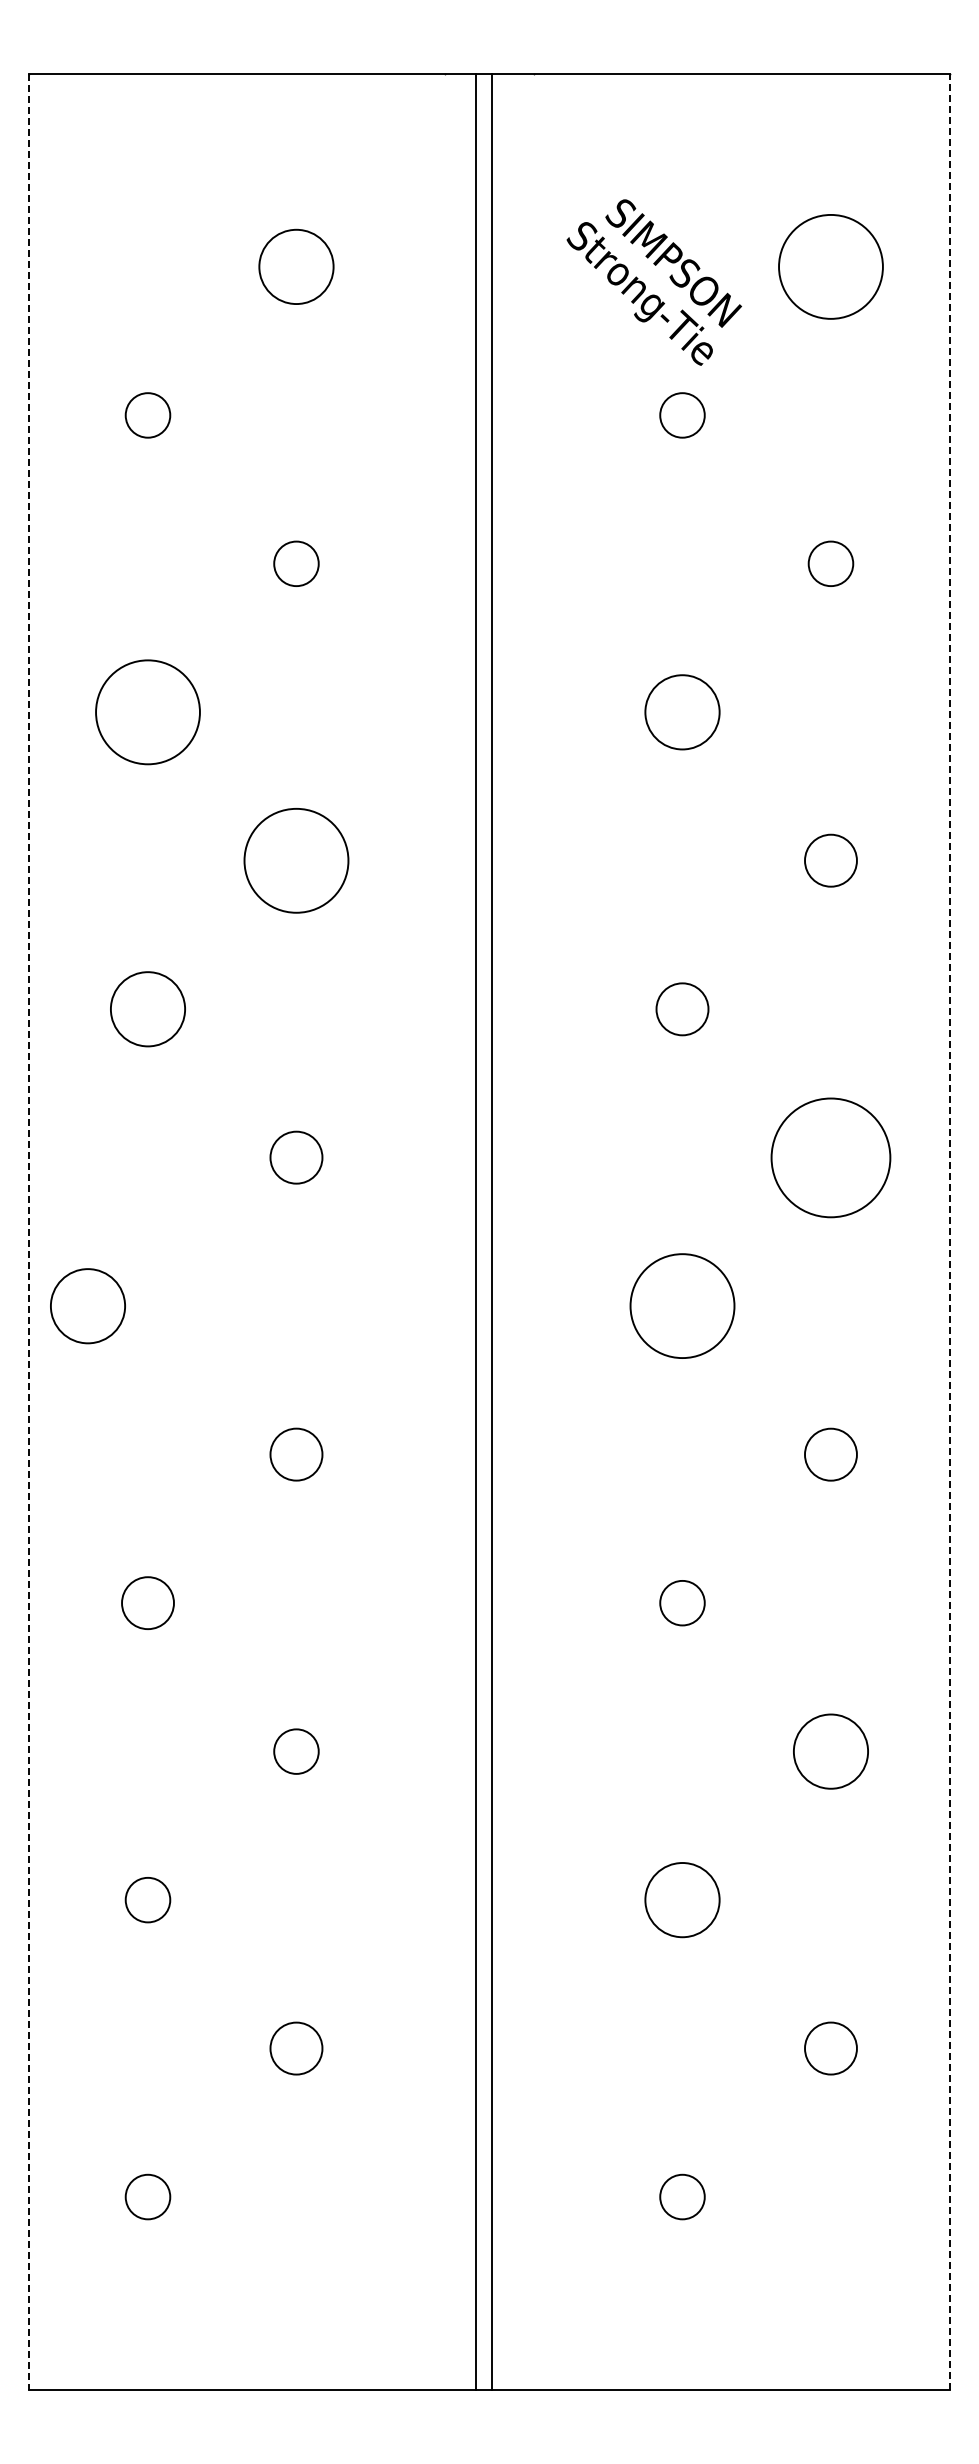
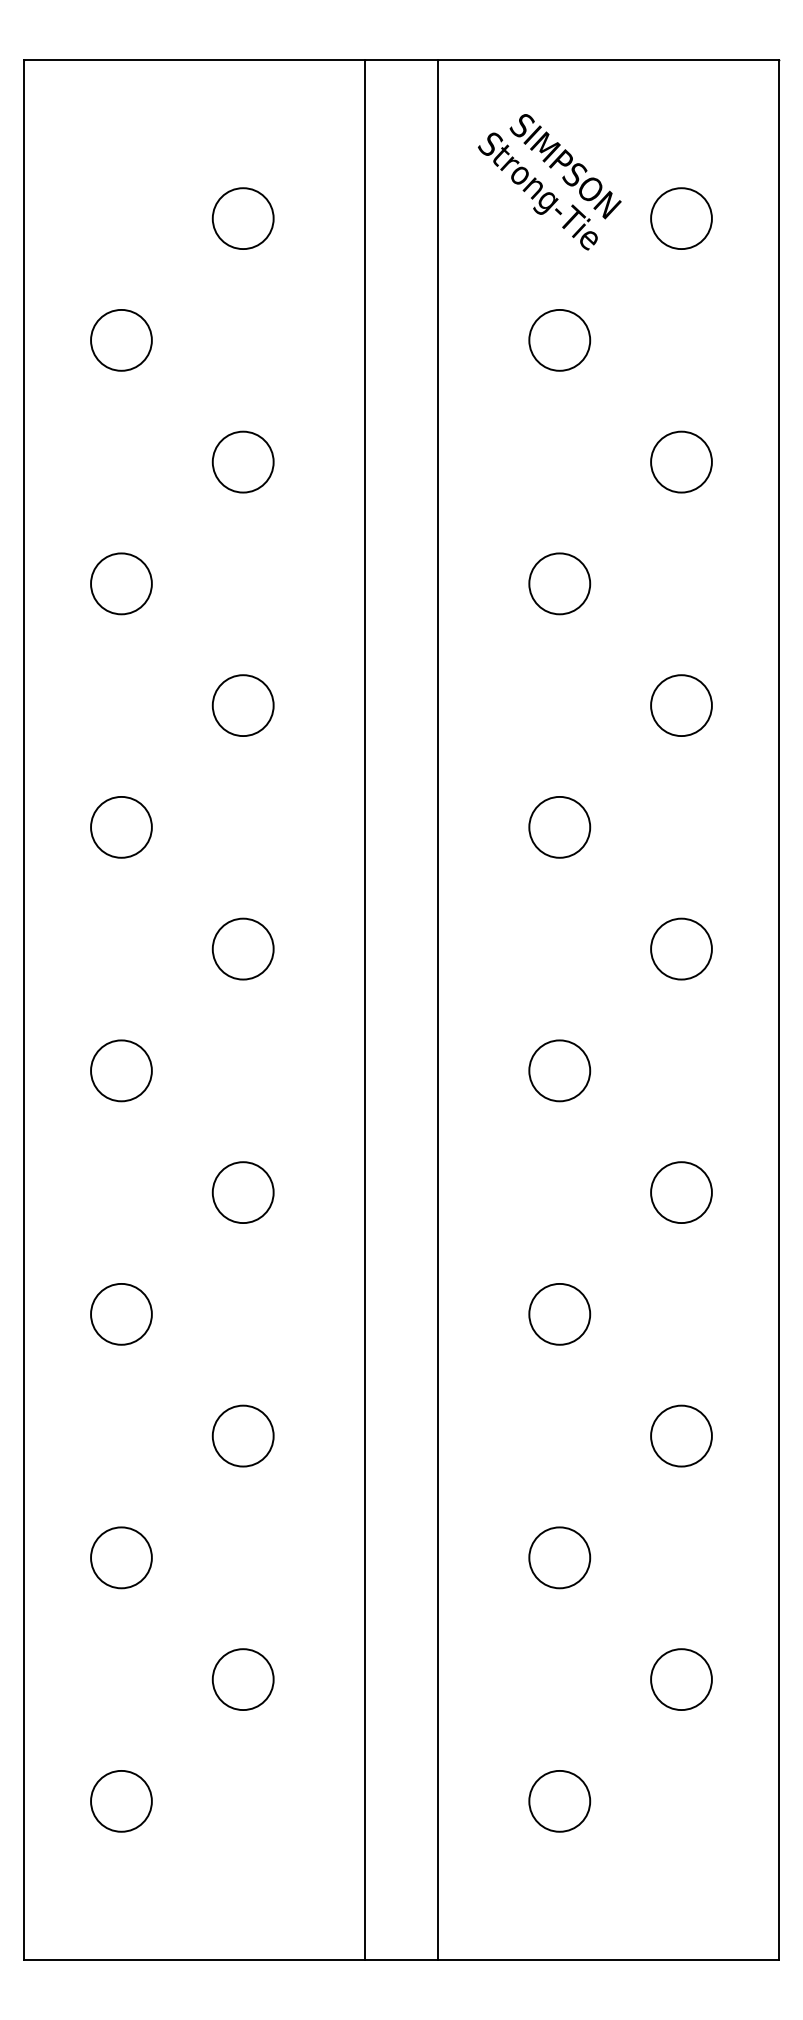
circle: (830, 266) -> (681, 218), size x0.71
text: (653, 282) -> (549, 182), moved
circle: (147, 415) -> (121, 340), size x1.67
circle: (682, 415) -> (559, 340), size x1.67
circle: (296, 563) -> (243, 461), size x1.67
circle: (830, 563) -> (681, 461), size x1.67
circle: (147, 712) -> (121, 584), size x0.71
circle: (296, 860) -> (243, 705), size x0.71
circle: (830, 860) -> (681, 705), size x1.43
circle: (682, 1009) -> (559, 827), size x1.43
circle: (296, 1157) -> (243, 948), size x1.43
circle: (830, 1157) -> (681, 948), size x0.62
line: (475, 1231) -> (364, 1009), moved
line: (492, 1231) -> (438, 1009), moved
line: (949, 1231) -> (778, 1009), dashed -> solid
line: (29, 1232) -> (24, 1010), dashed -> solid
circle: (87, 1306) -> (121, 1071), moved
circle: (682, 1306) -> (559, 1071), size x0.71
circle: (296, 1454) -> (243, 1192), size x1.43
circle: (830, 1454) -> (681, 1192), size x1.43
circle: (147, 1603) -> (121, 1314), size x1.43
circle: (682, 1603) -> (559, 1314), size x1.67
circle: (296, 1751) -> (243, 1435), size x1.67
circle: (147, 1900) -> (121, 1558), size x1.67
circle: (296, 2048) -> (243, 1679), size x1.43
circle: (830, 2048) -> (681, 1679), size x1.43
circle: (147, 2196) -> (121, 1800), size x1.67
circle: (682, 2196) -> (559, 1800), size x1.67

